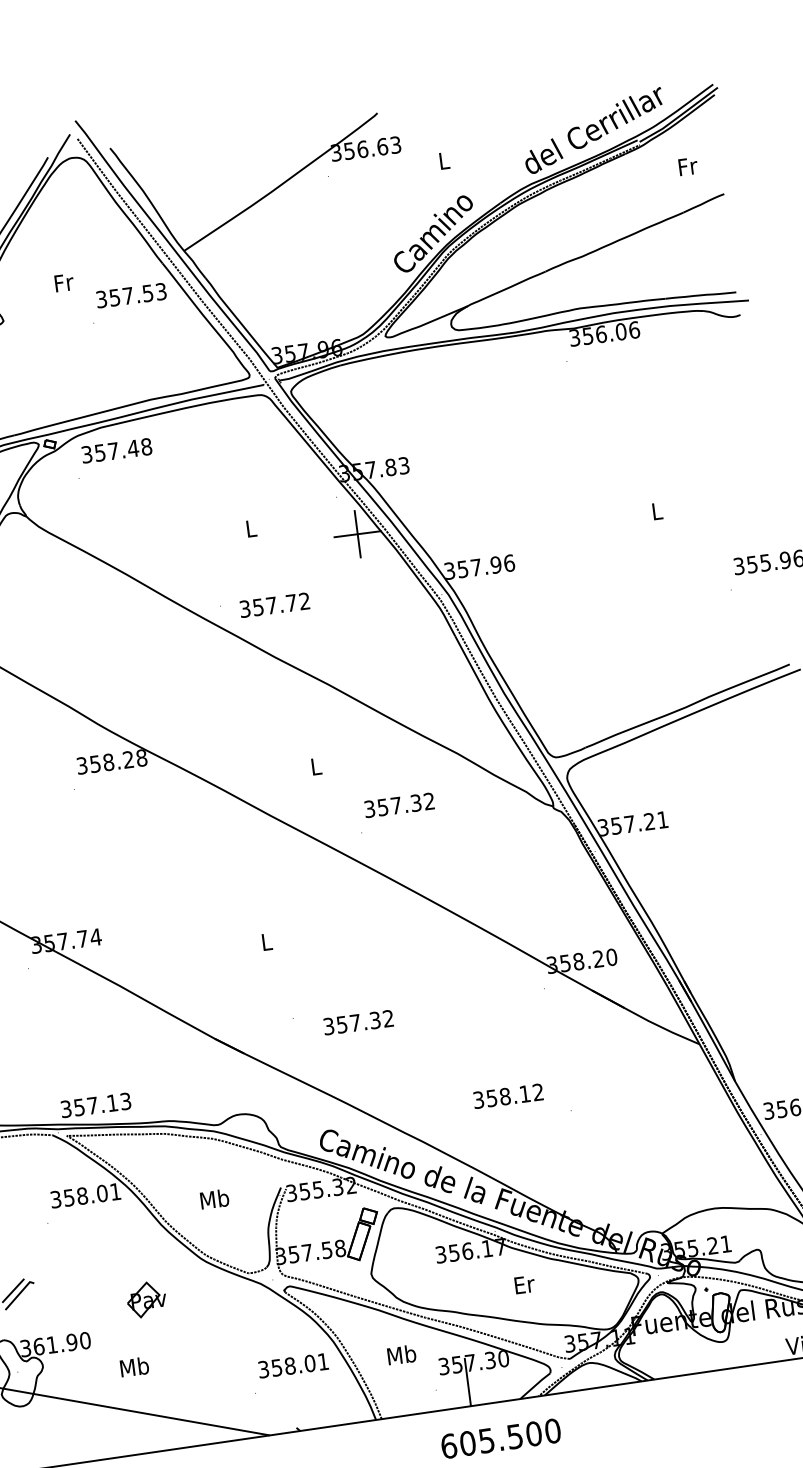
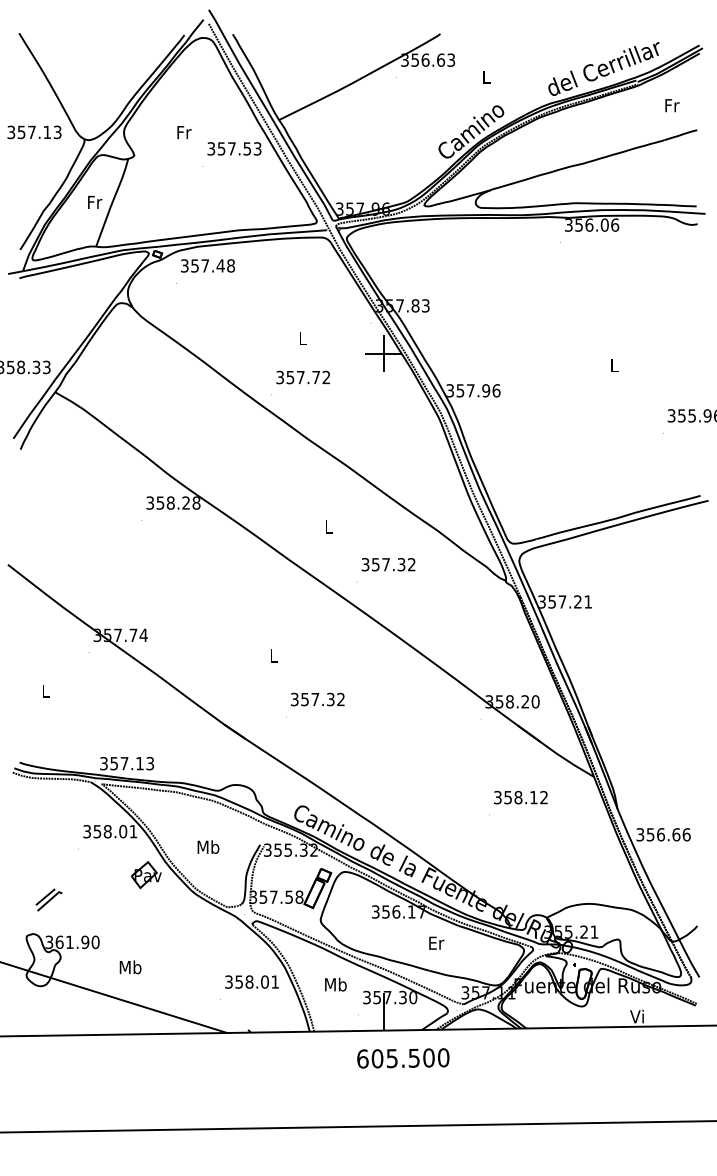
text: (273, 605) -> (302, 377), moved
text: (358, 1022) -> (317, 699), moved
text: (507, 1096) -> (520, 797), moved
part: (146, 1300) -> (146, 875), moved

